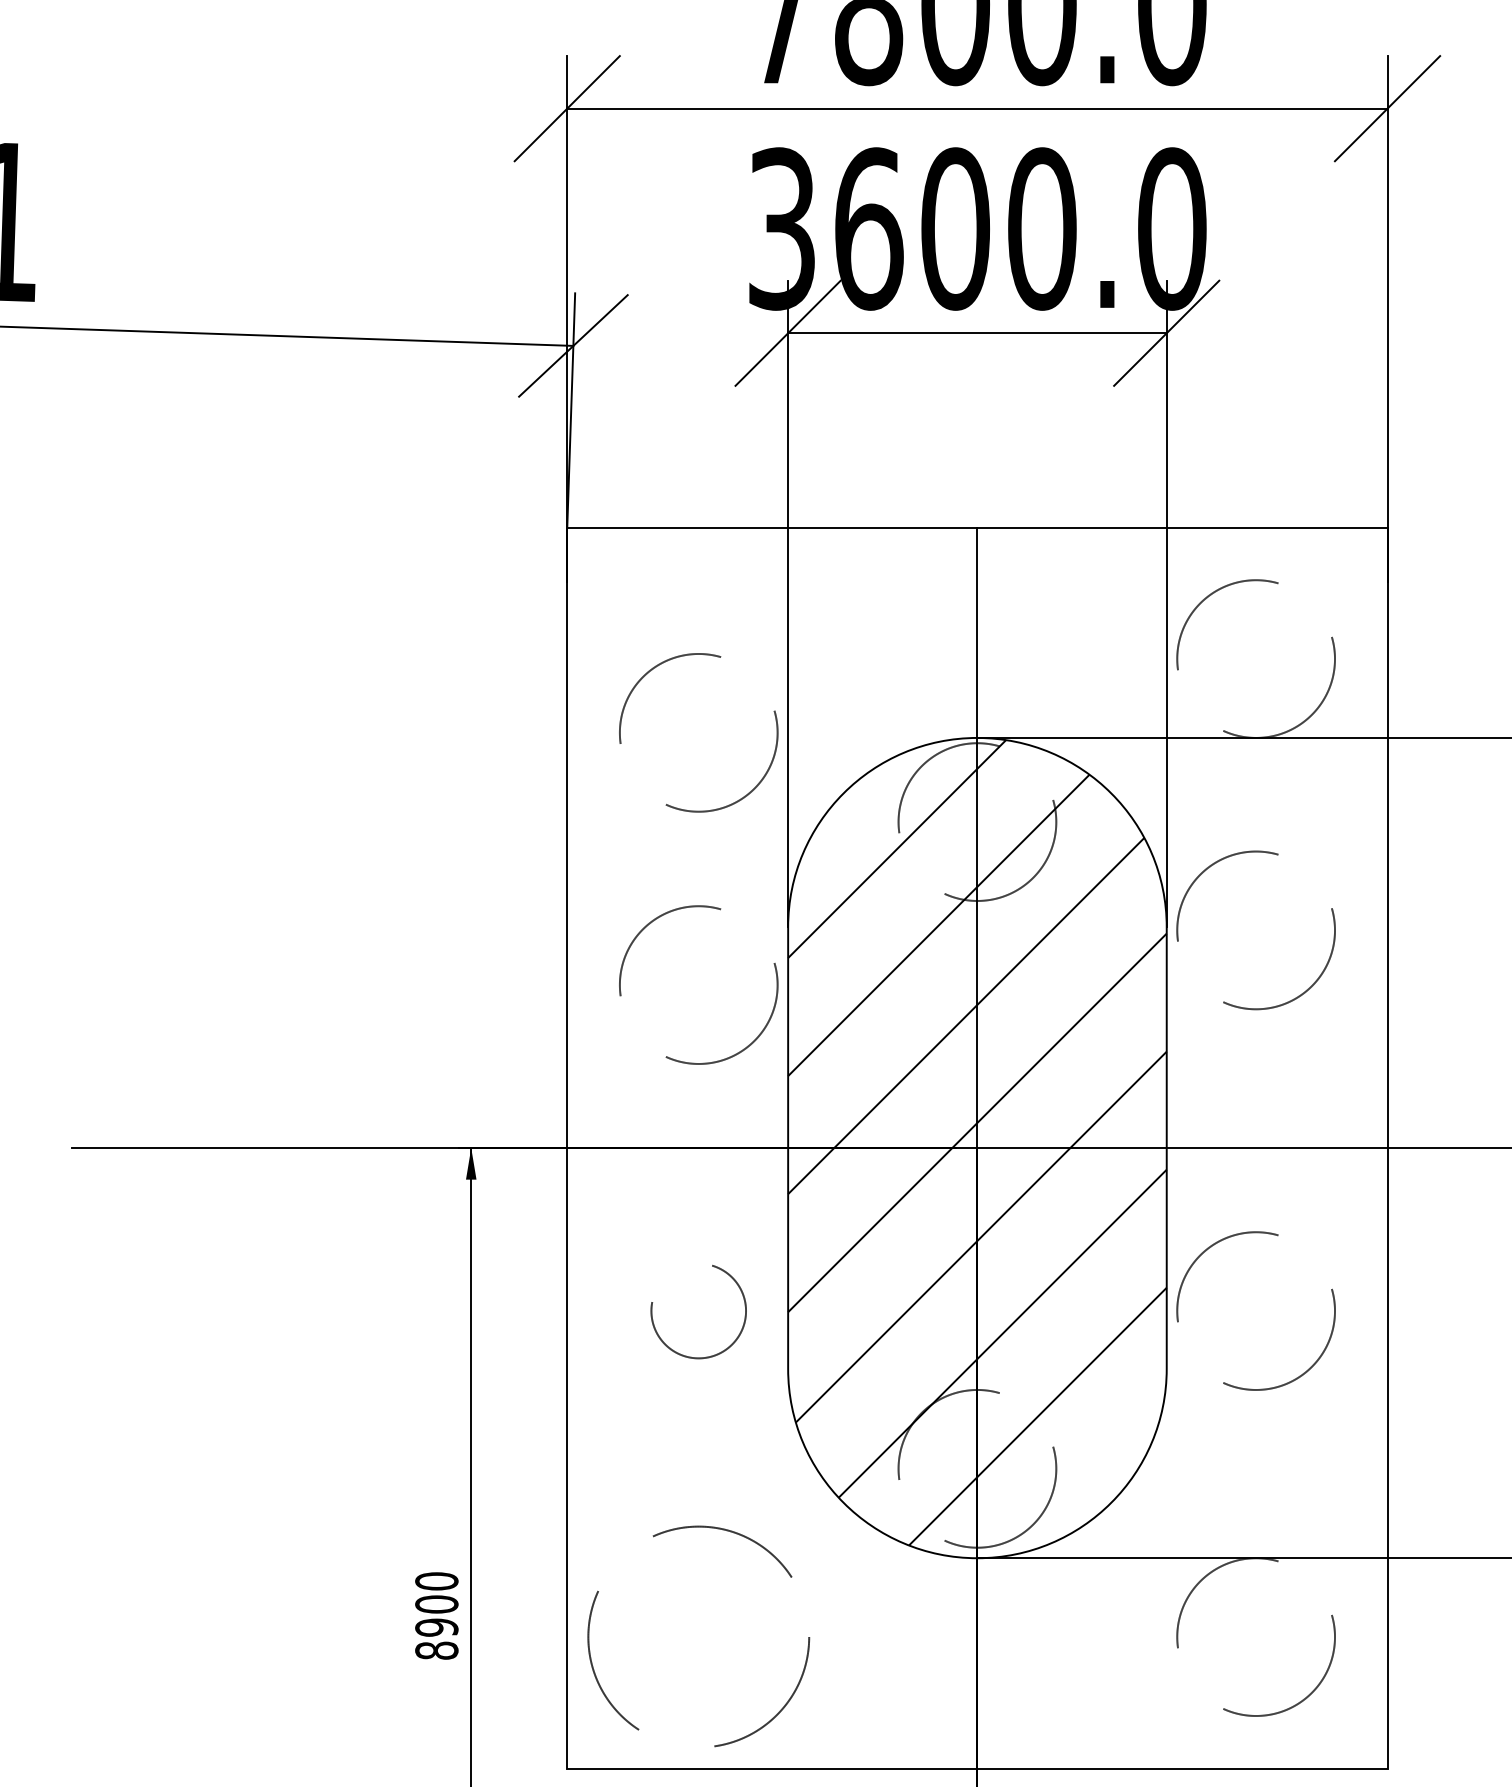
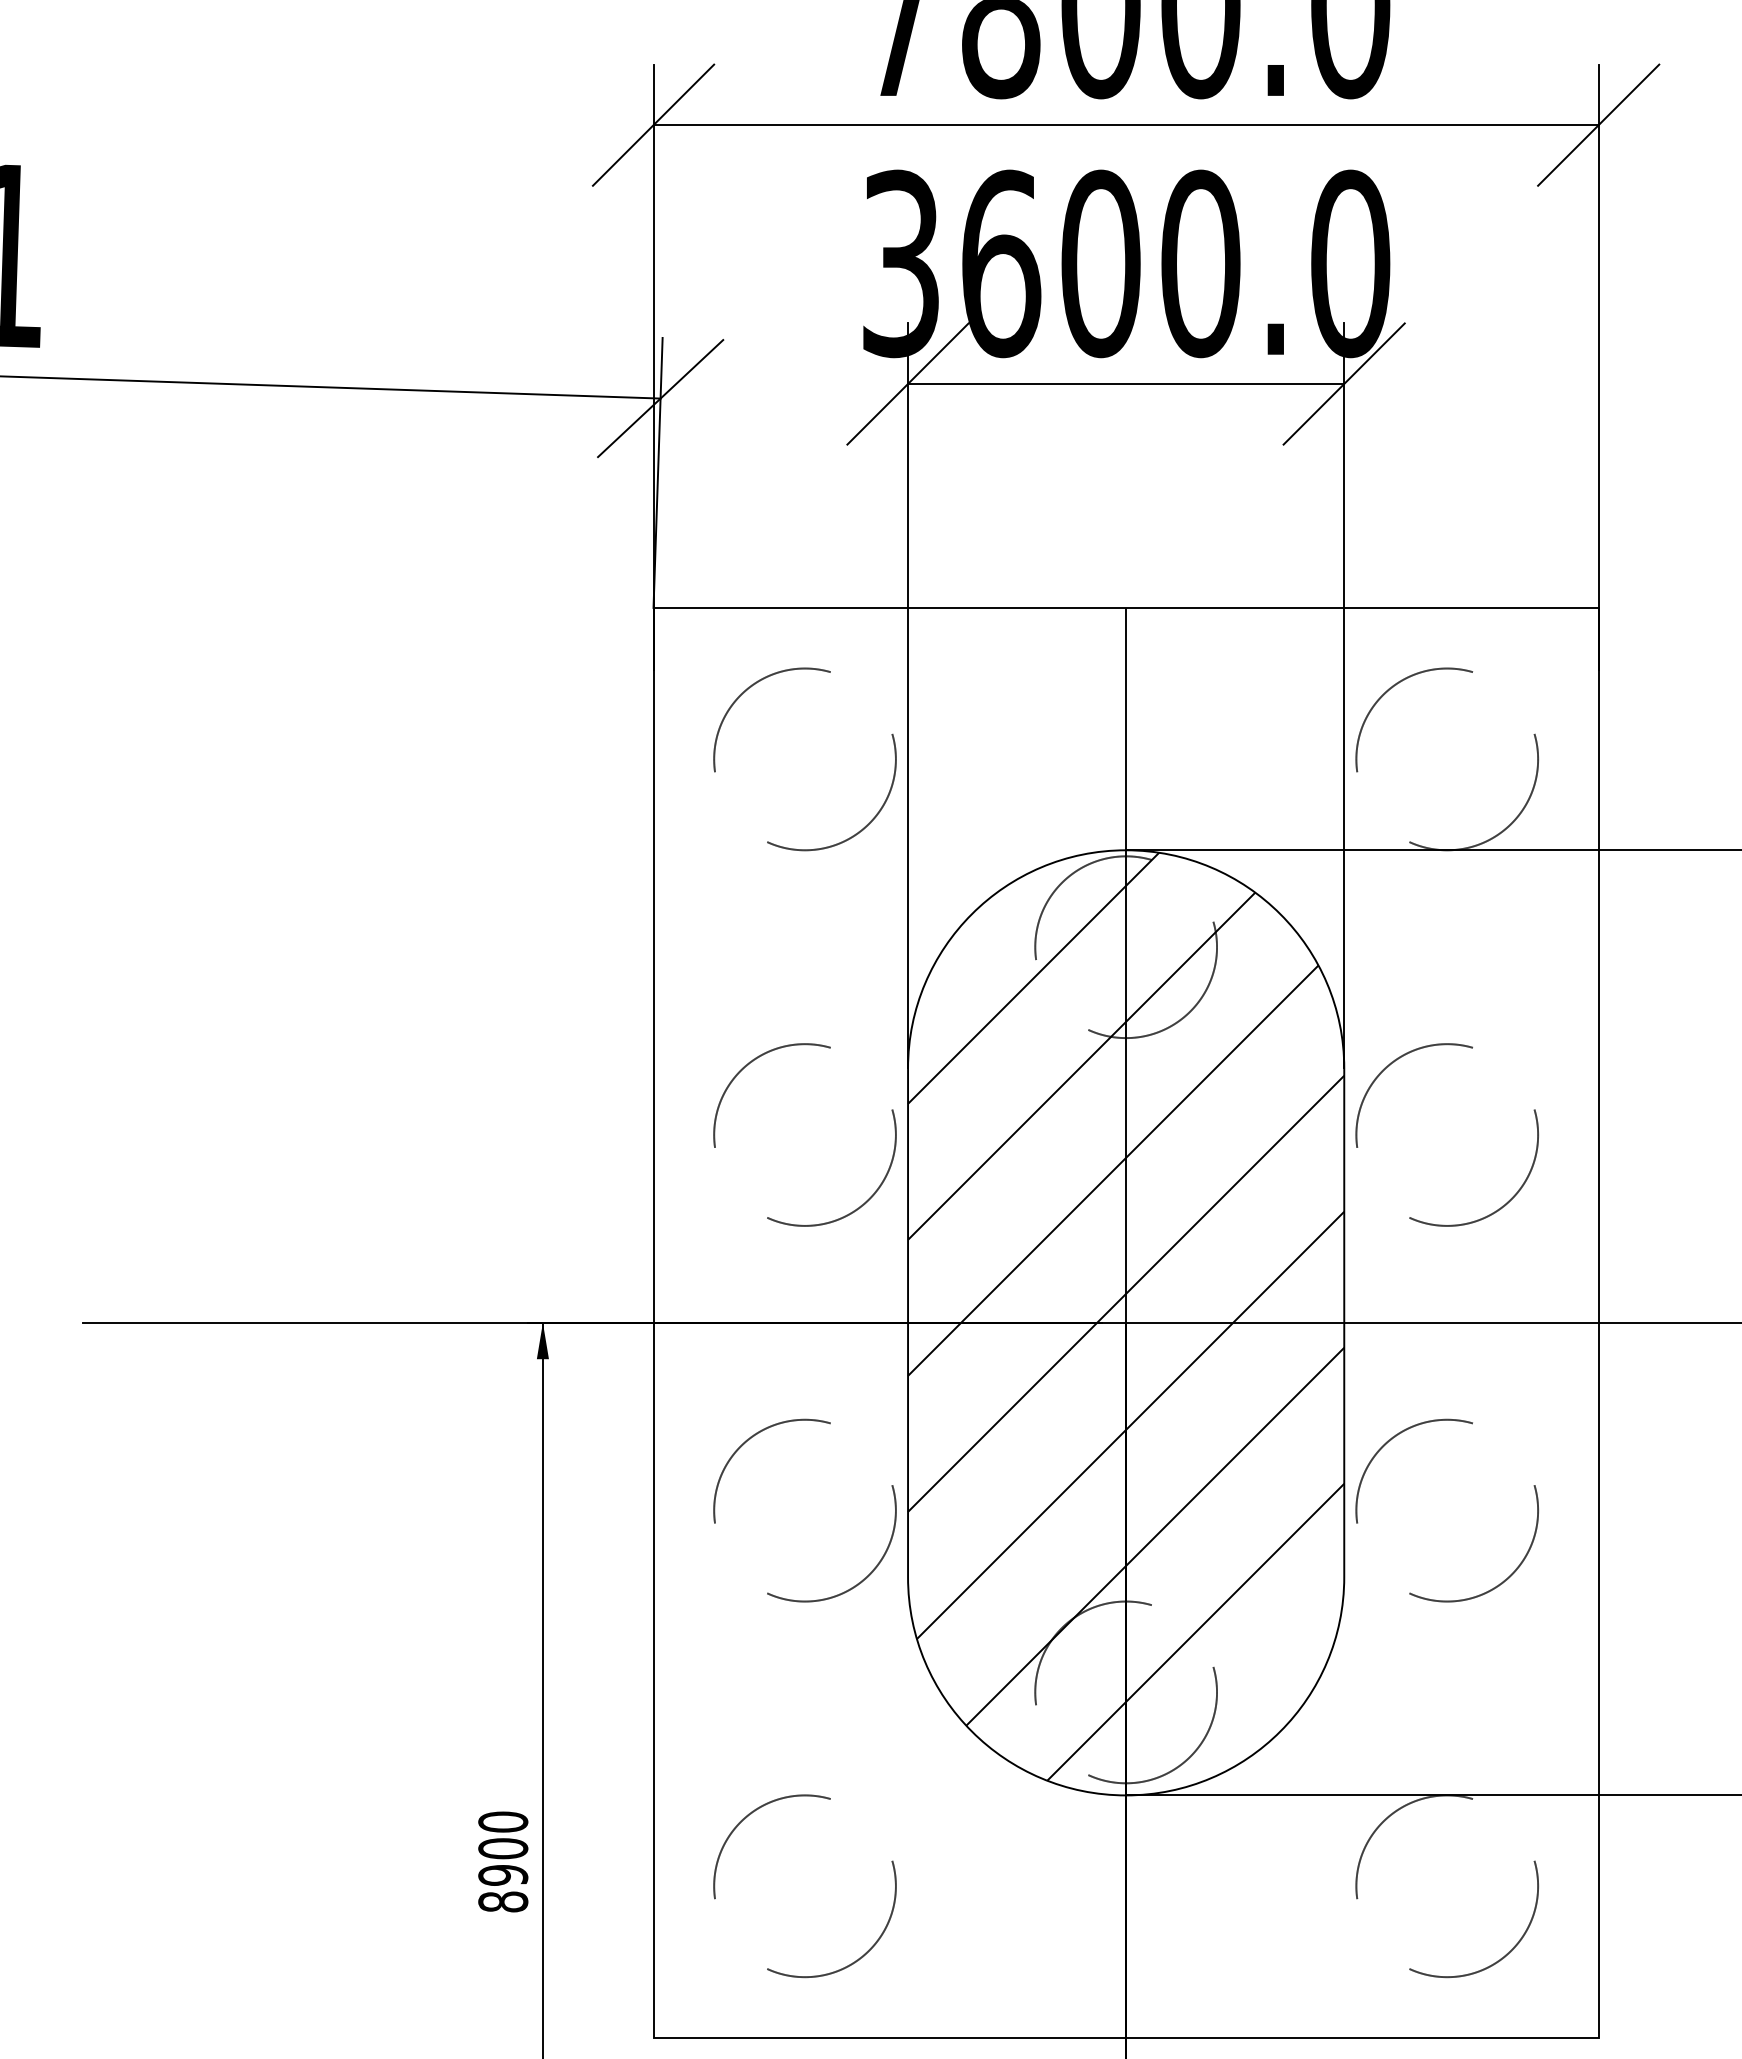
circle: (698, 732) -> (804, 759), moved
circle: (1255, 929) -> (1446, 1134), moved
circle: (698, 1310) -> (804, 1510), size x1.67
circle: (698, 1637) -> (804, 1886), size x0.71

